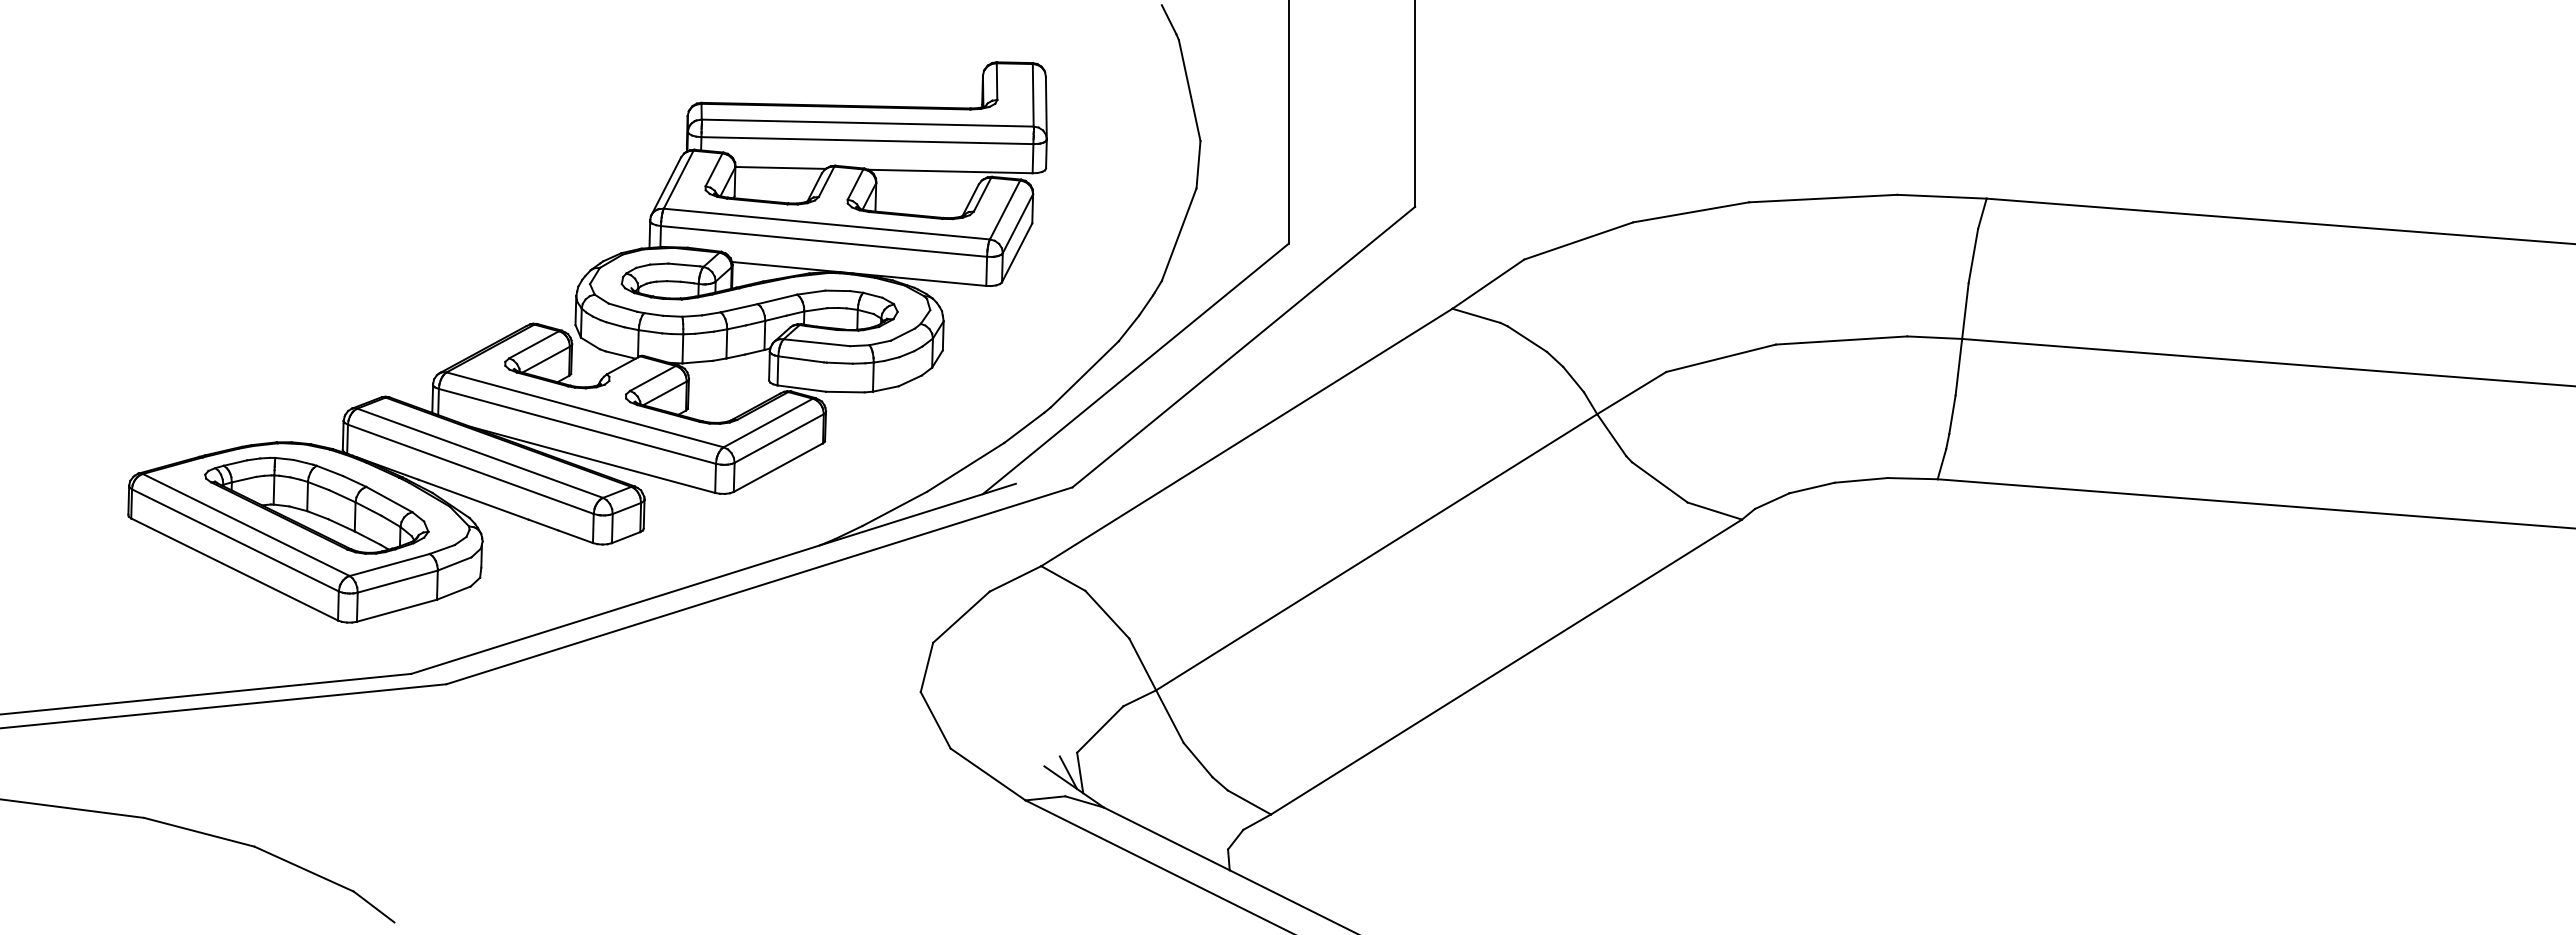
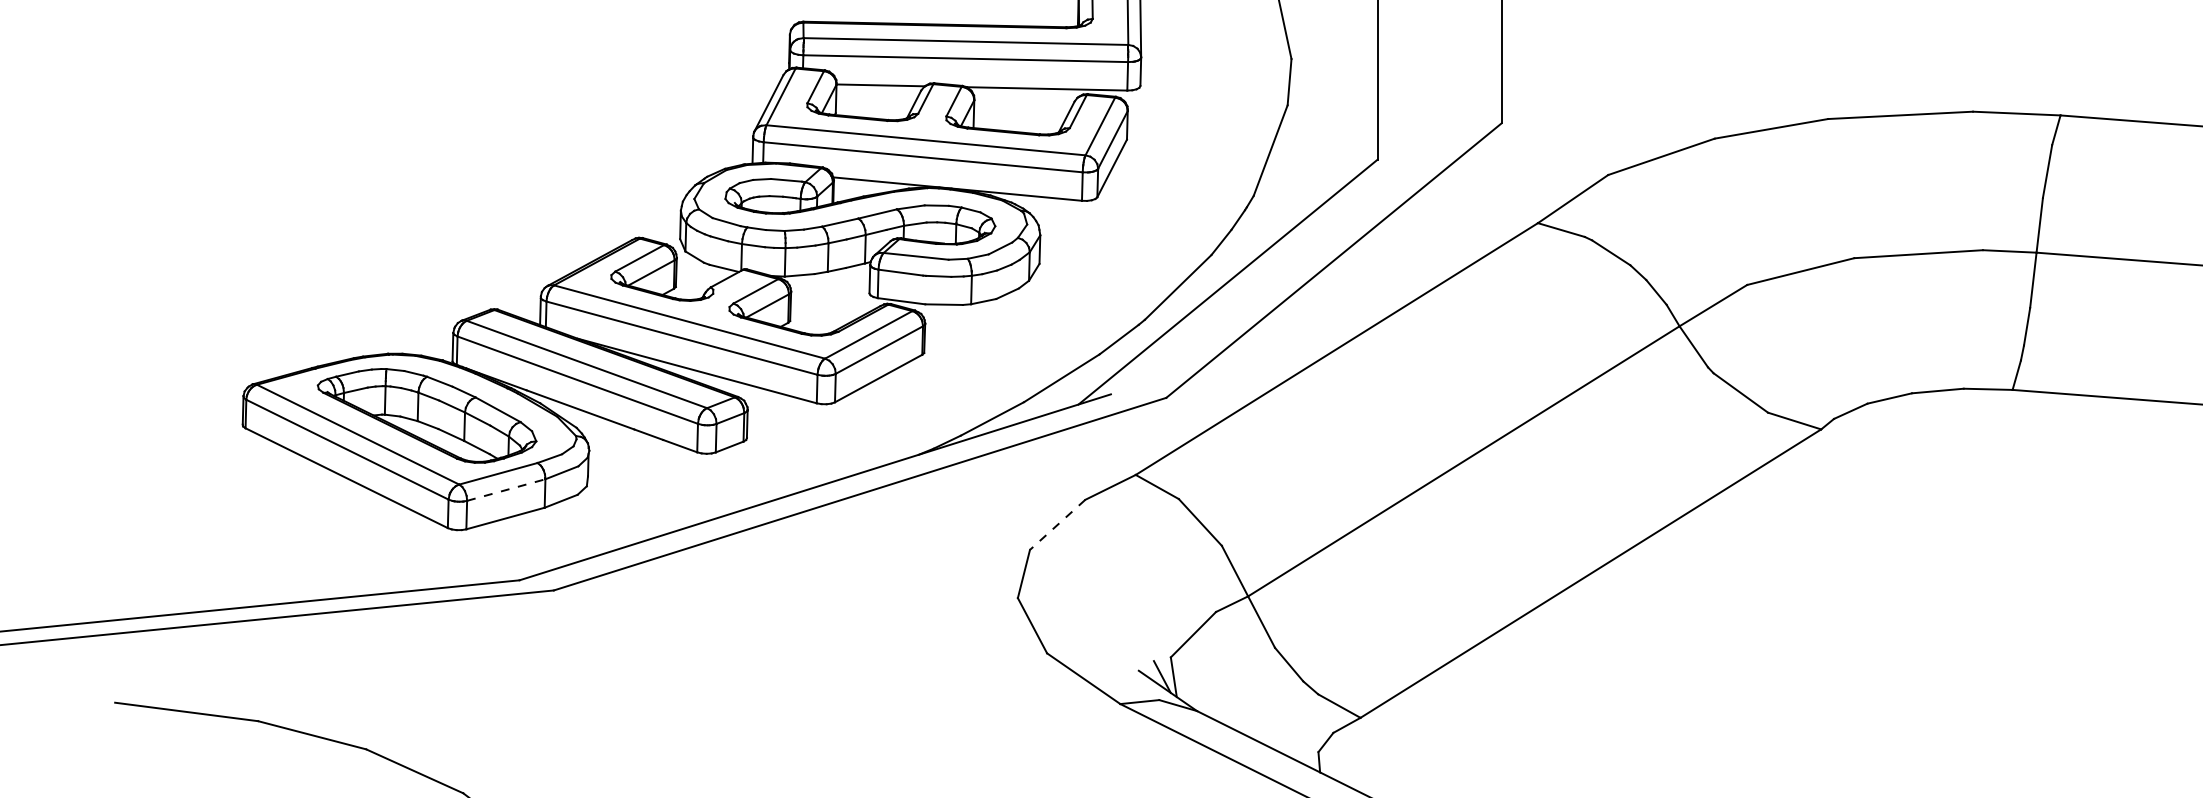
line: (397, 581) -> (506, 489), solid -> dashed
line: (961, 617) -> (1057, 525), solid -> dashed

